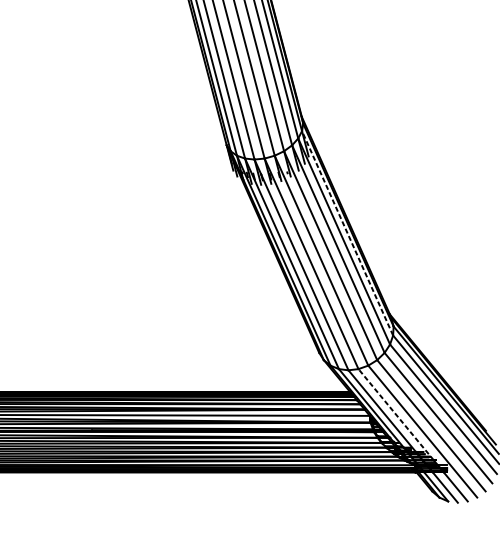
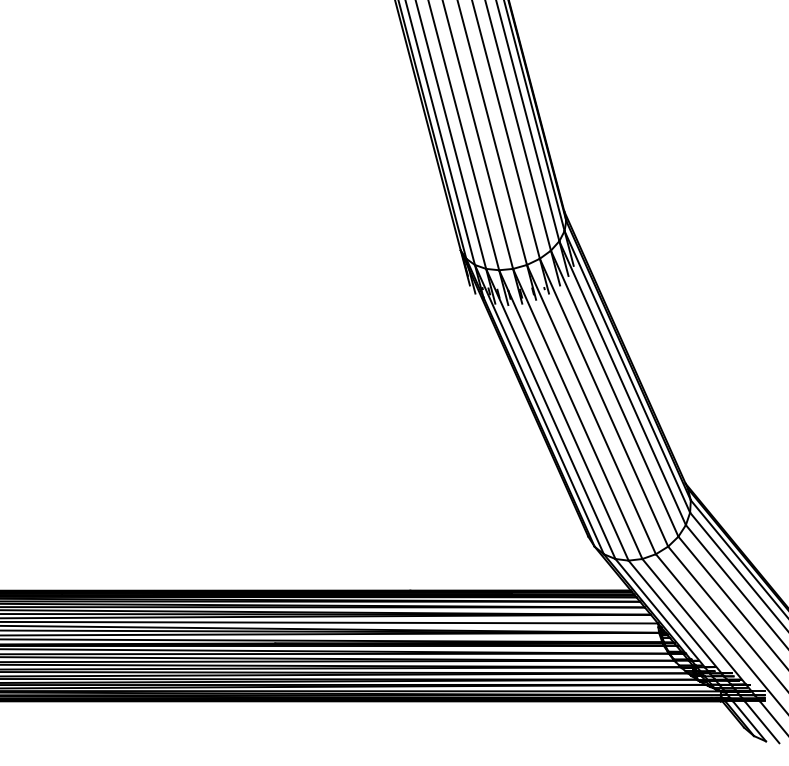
line: (347, 233) -> (627, 371), dashed -> solid
line: (396, 414) -> (694, 621), dashed -> solid

